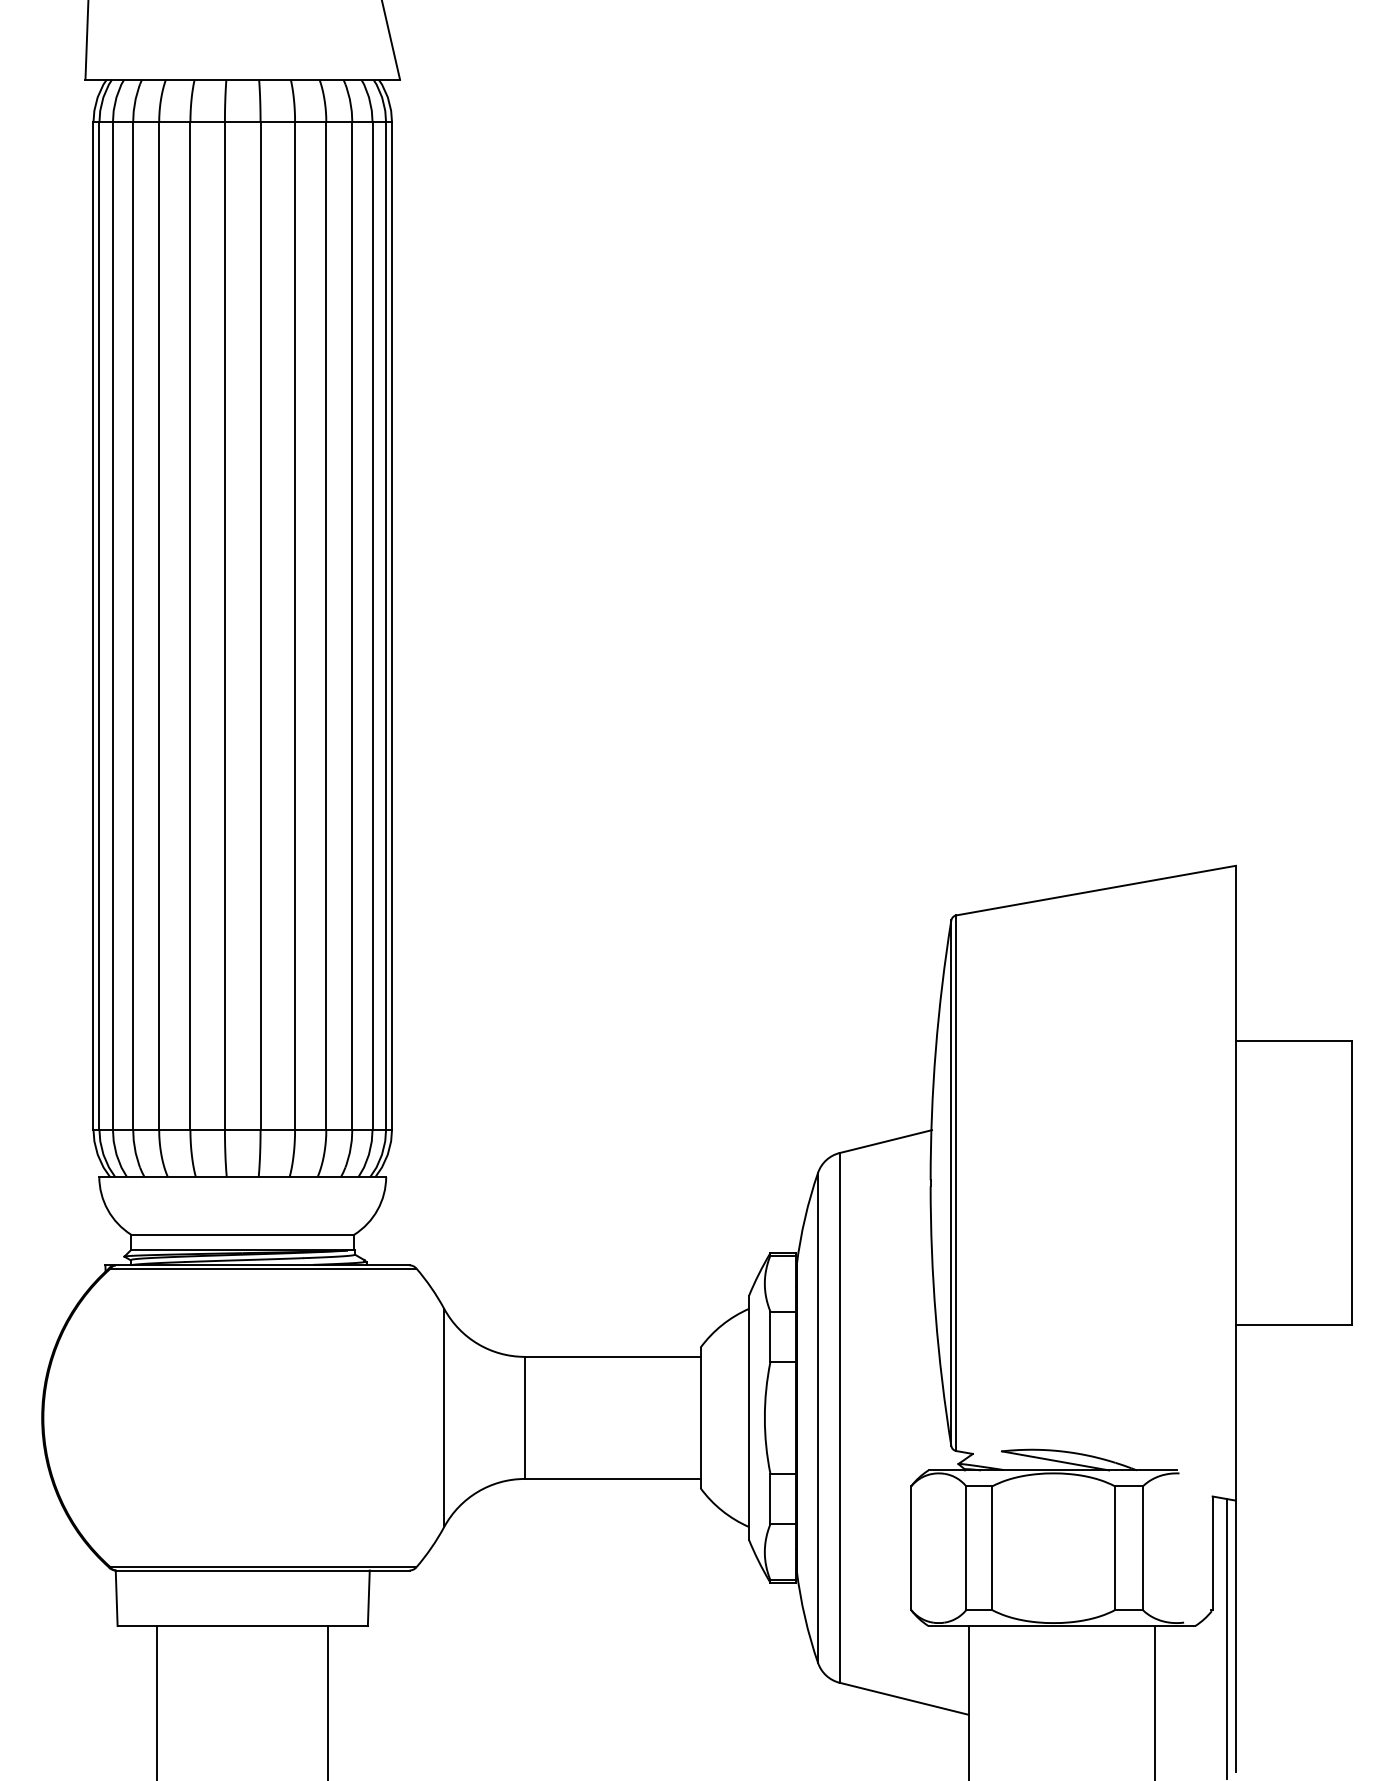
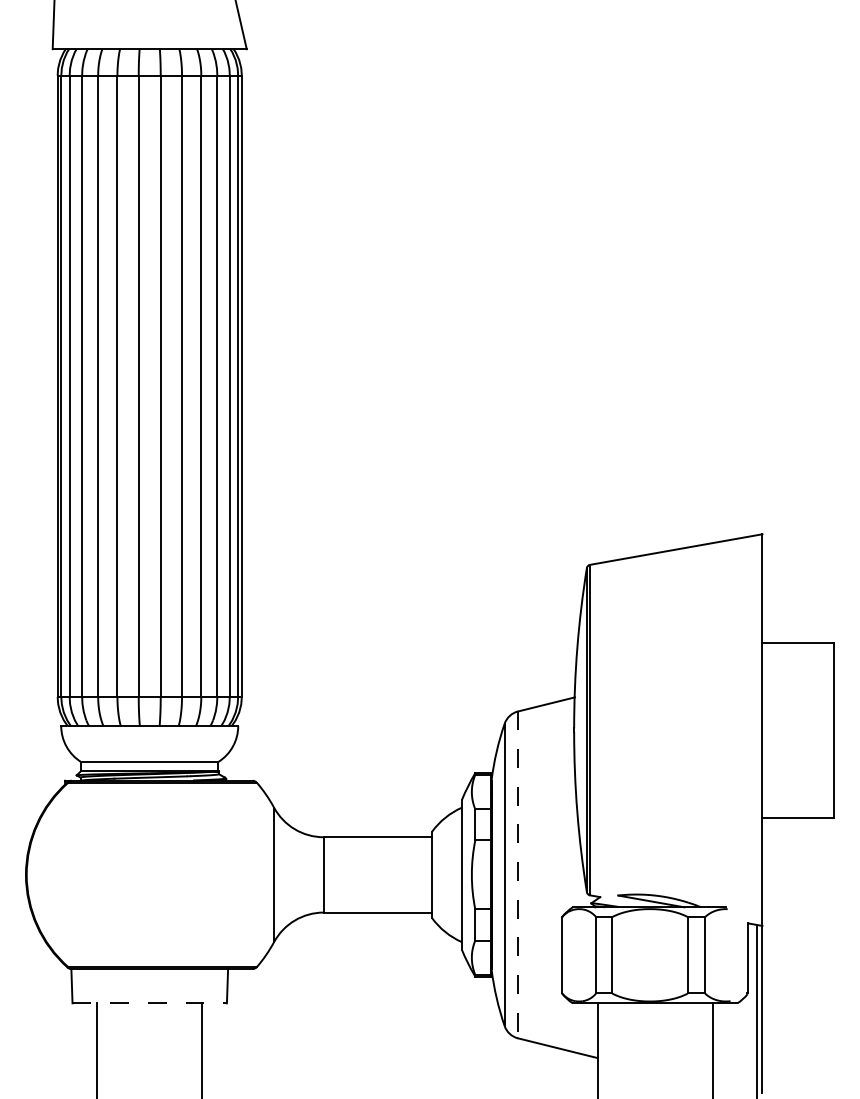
line: (838, 1418) -> (517, 875), solid -> dashed
line: (243, 1626) -> (150, 1003), solid -> dashed

